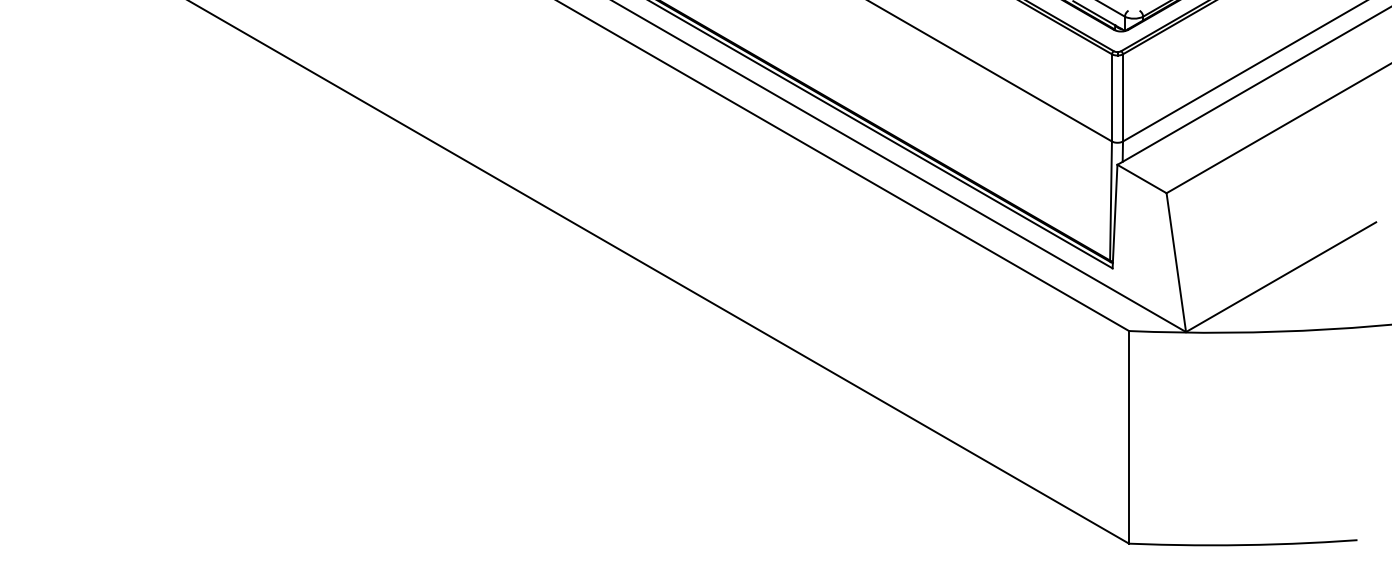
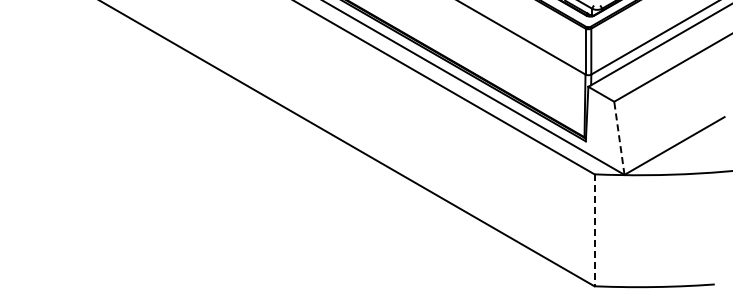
line: (1176, 262) -> (619, 138), solid -> dashed
line: (1129, 437) -> (594, 230), solid -> dashed

